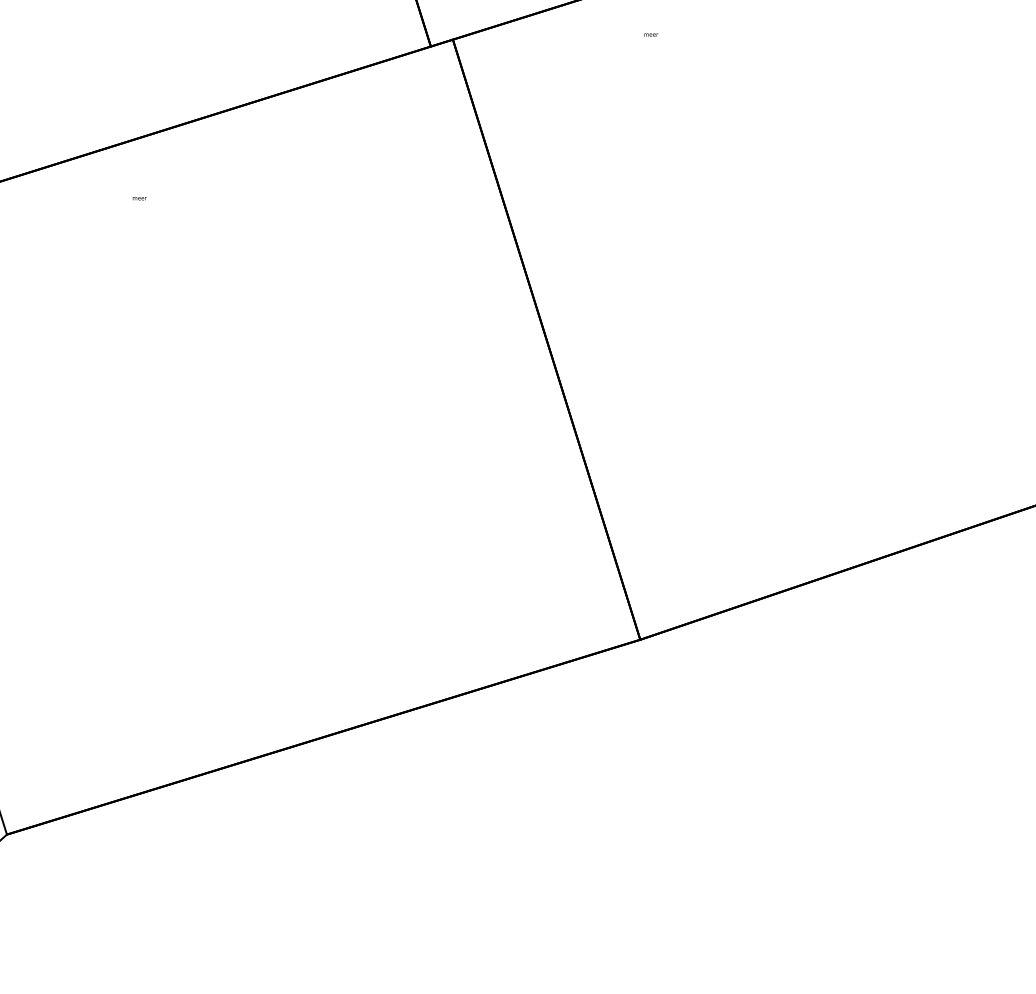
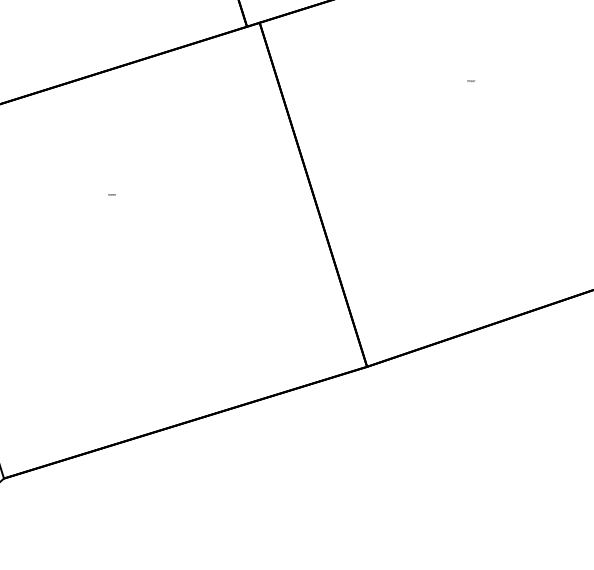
text: (651, 35) -> (471, 81), moved
text: (138, 197) -> (111, 194), moved

